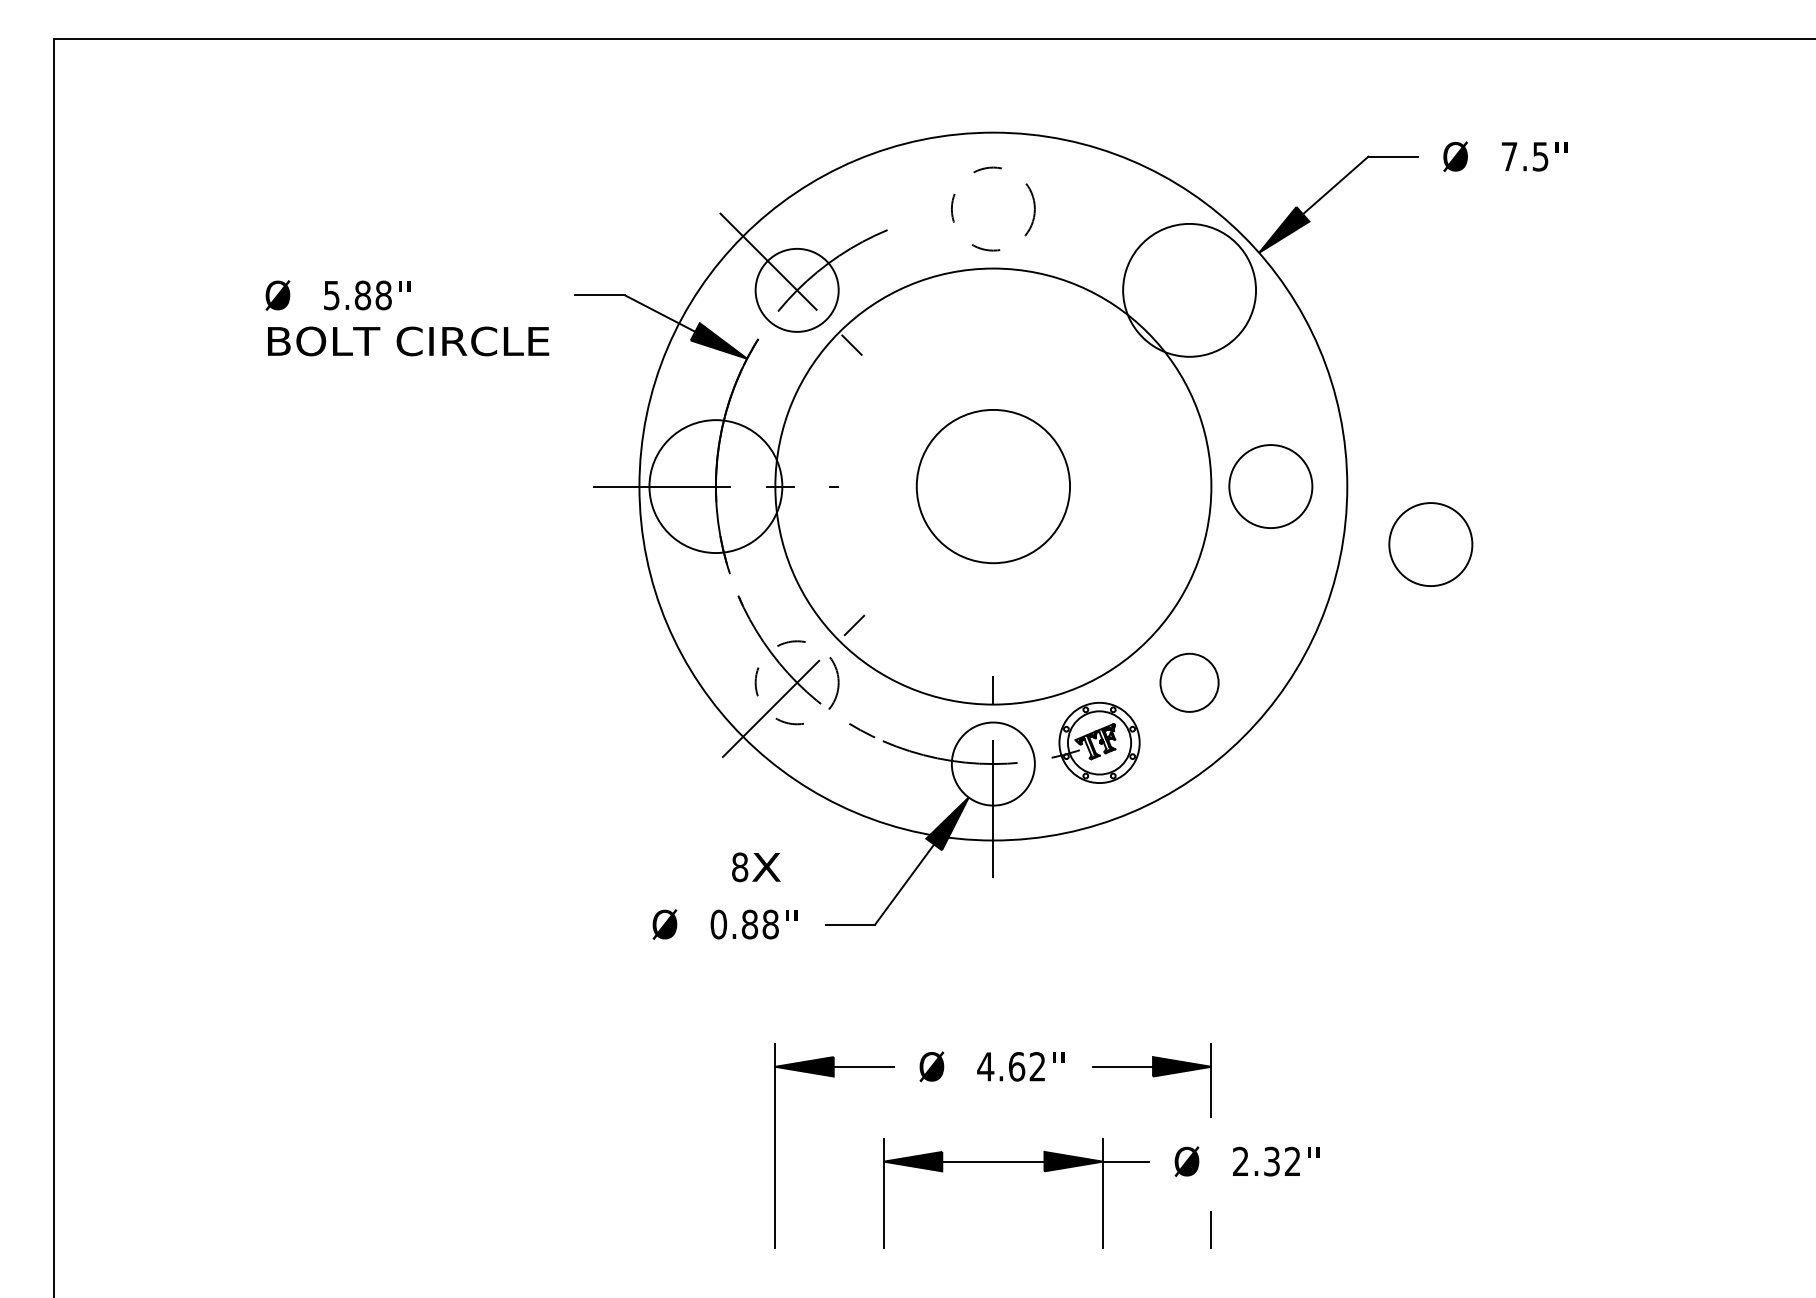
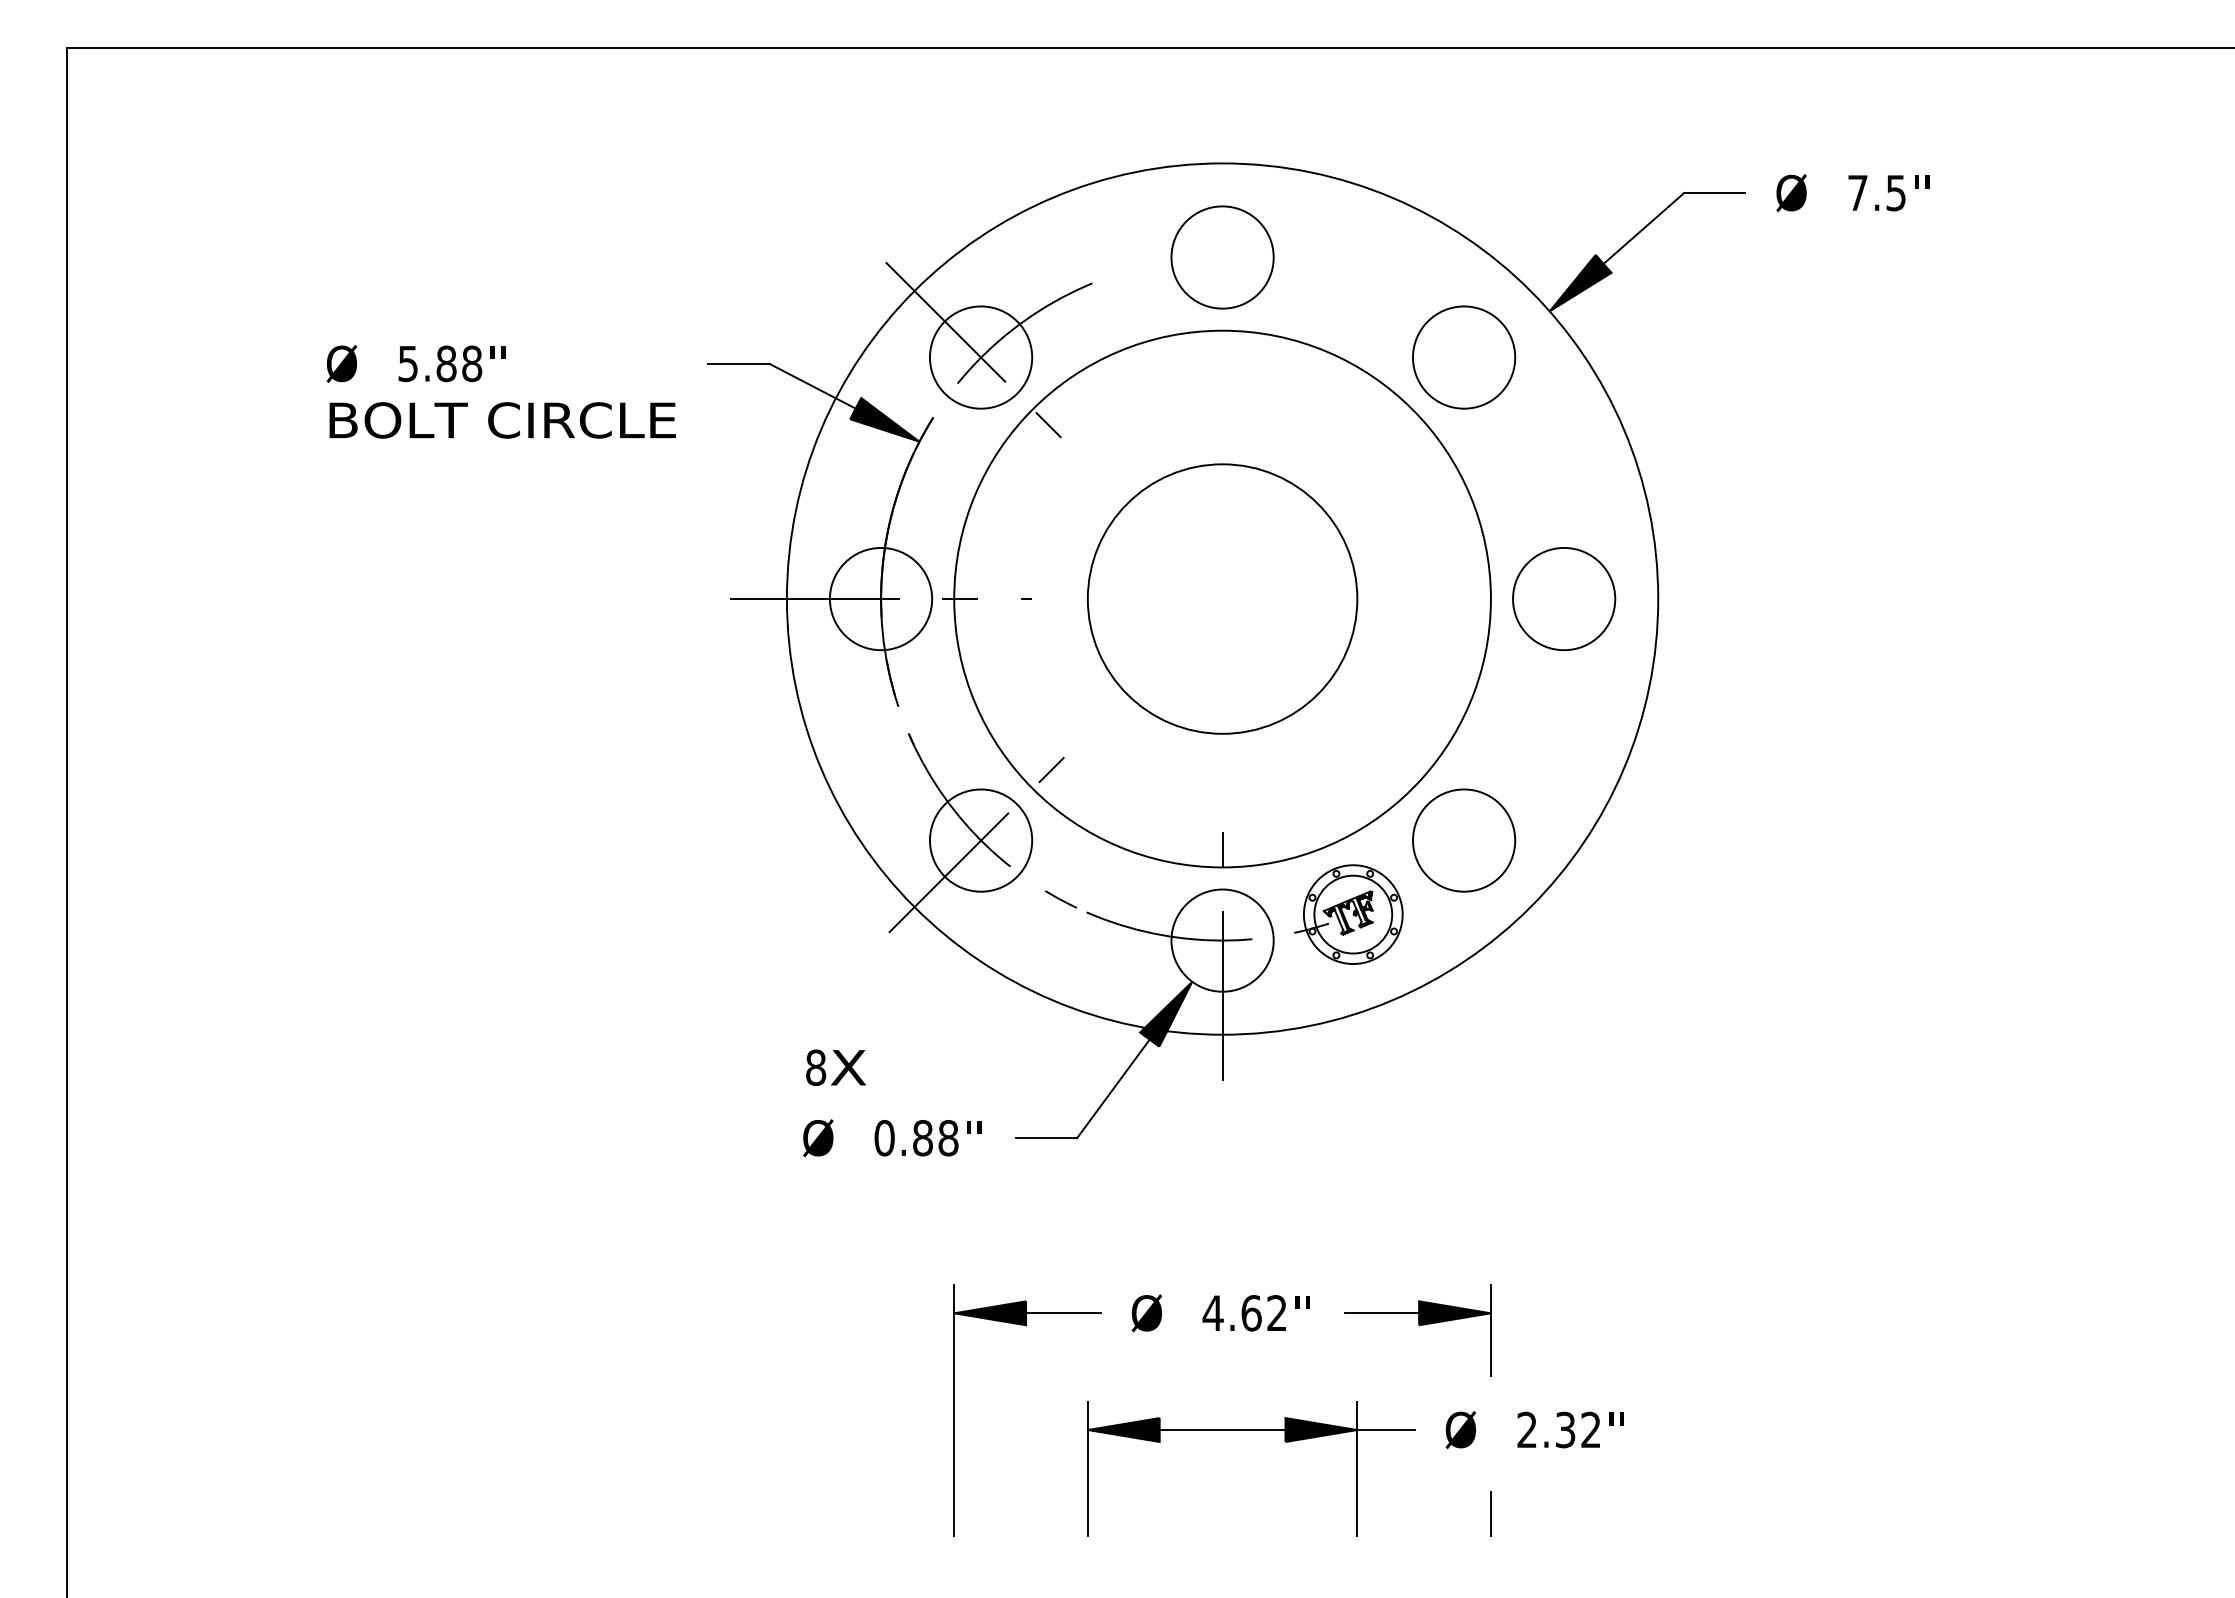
circle: (992, 208) -> (1221, 256), dashed -> solid
circle: (1189, 289) -> (1463, 356), size x0.62
circle: (715, 486) -> (880, 598), size x0.62
circle: (993, 486) -> (1222, 598), size x1.43
circle: (1430, 544) -> (1760, 670), removed
circle: (796, 682) -> (980, 840), dashed -> solid
circle: (1189, 682) -> (1463, 840), size x1.43
text: (756, 867) -> (836, 1067), moved

